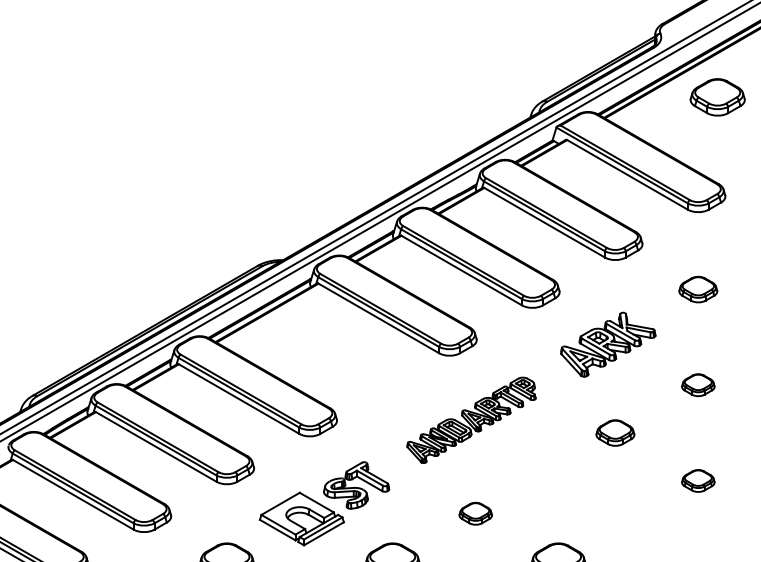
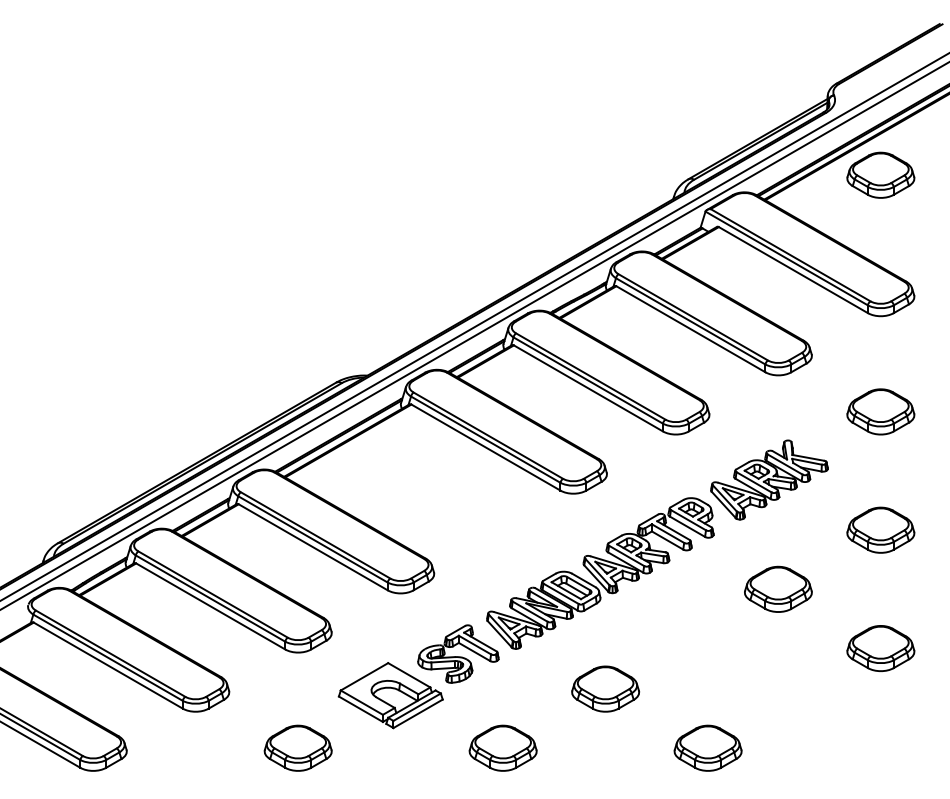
part: (717, 96) -> (880, 174), moved
part: (698, 289) -> (880, 411), size x1.43
part: (698, 384) -> (880, 529), size x1.67
part: (471, 420) -> (600, 573), size x1.43
part: (615, 432) -> (778, 588), size x1.43
part: (698, 480) -> (880, 648), size x1.67
part: (475, 513) -> (605, 688), size x1.67

